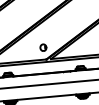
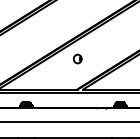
part: (43, 47) -> (77, 58), moved

